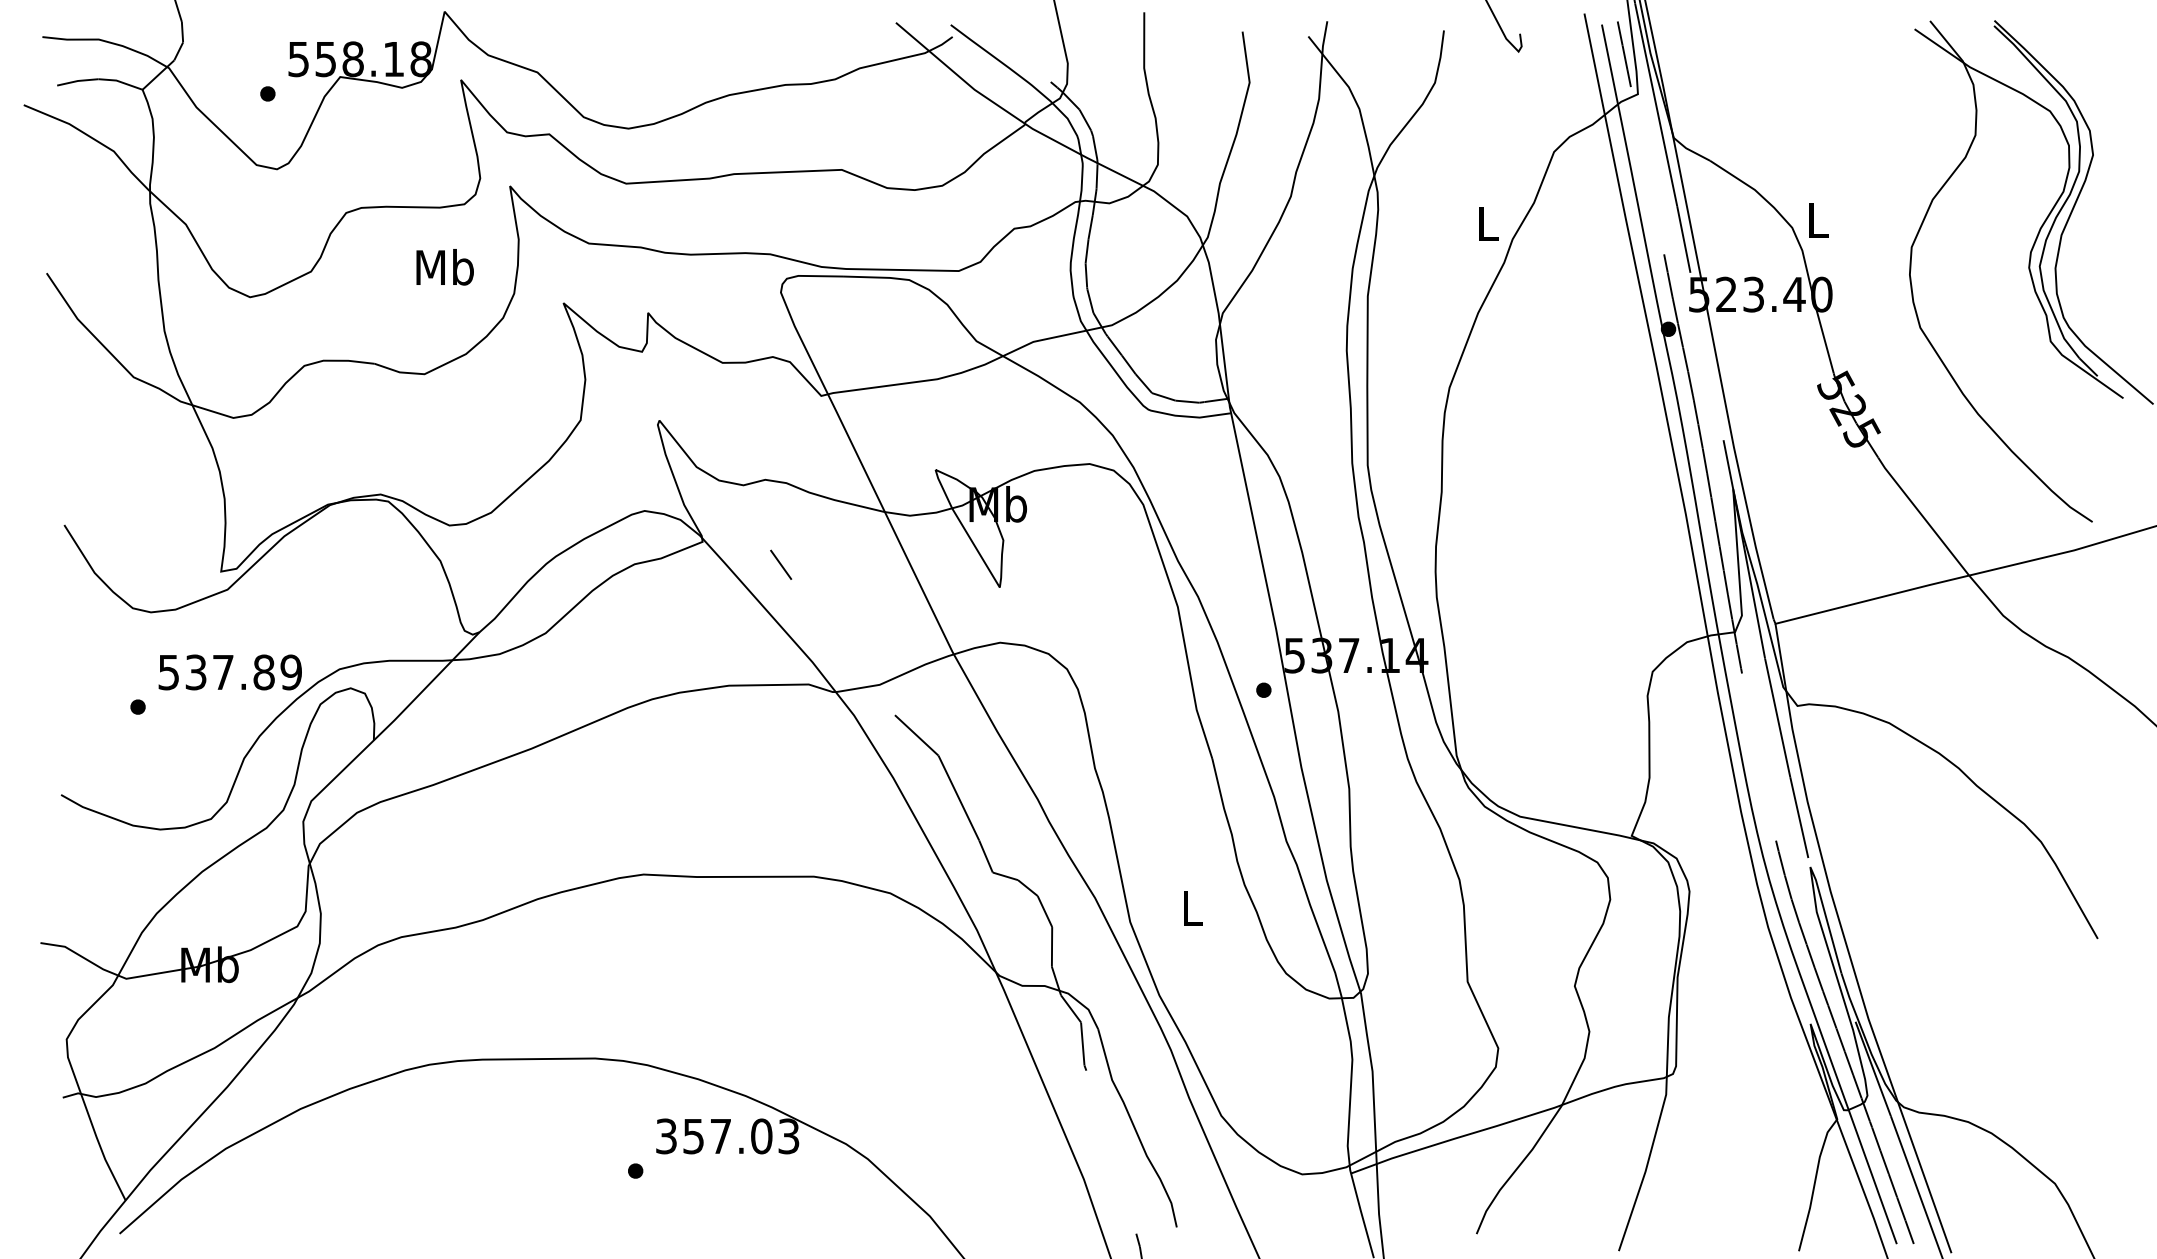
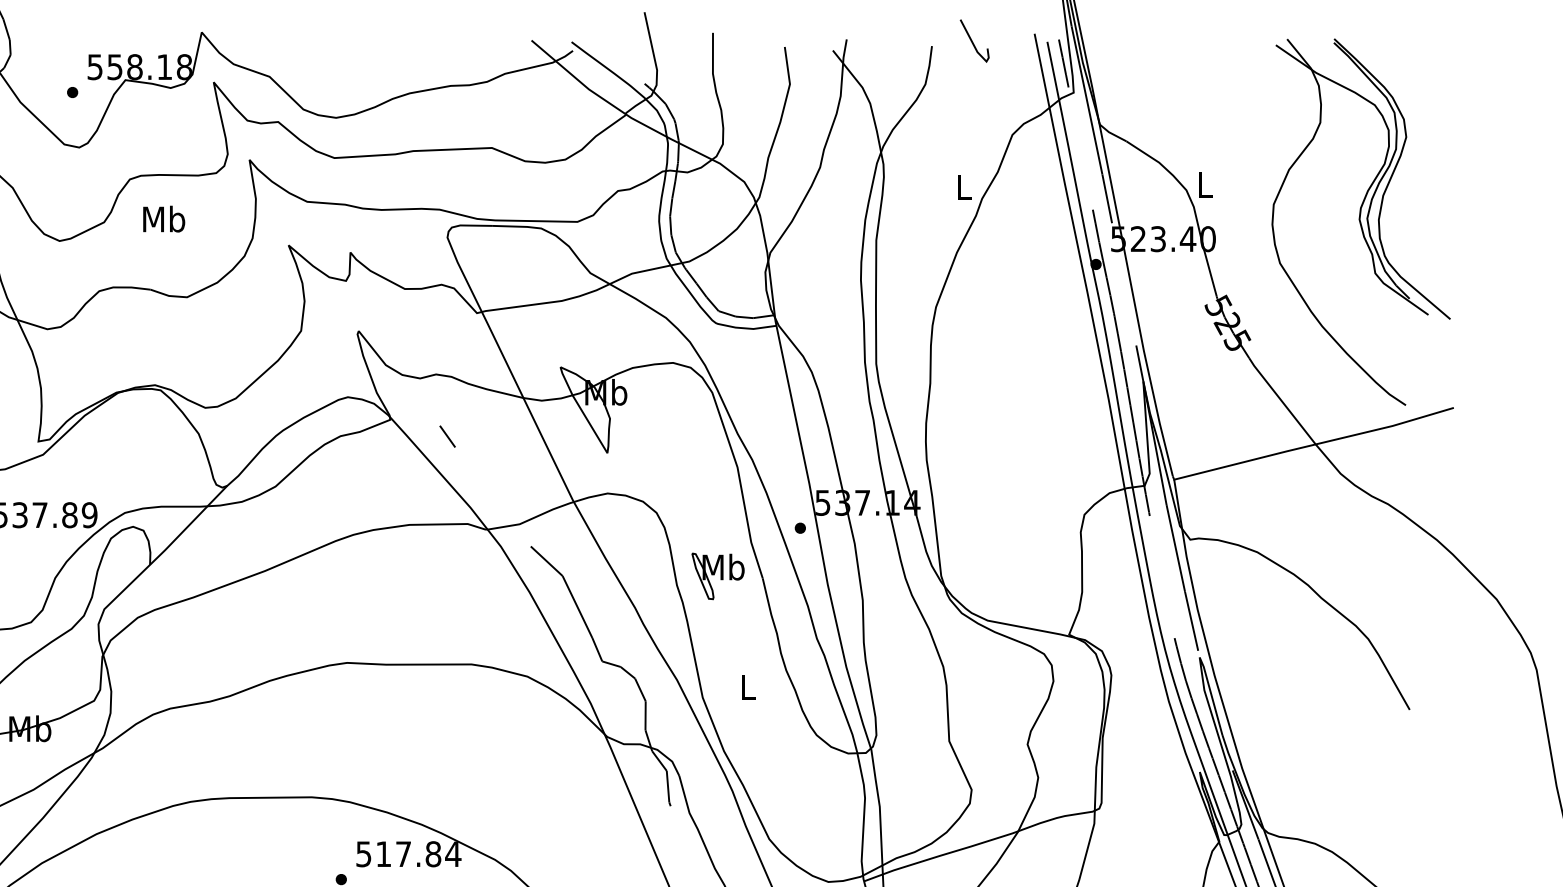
text: (444, 267) -> (163, 219), moved
part: (1151, 756) -> (718, 576), added
text: (728, 1136) -> (409, 854), 357.03 -> 517.84

